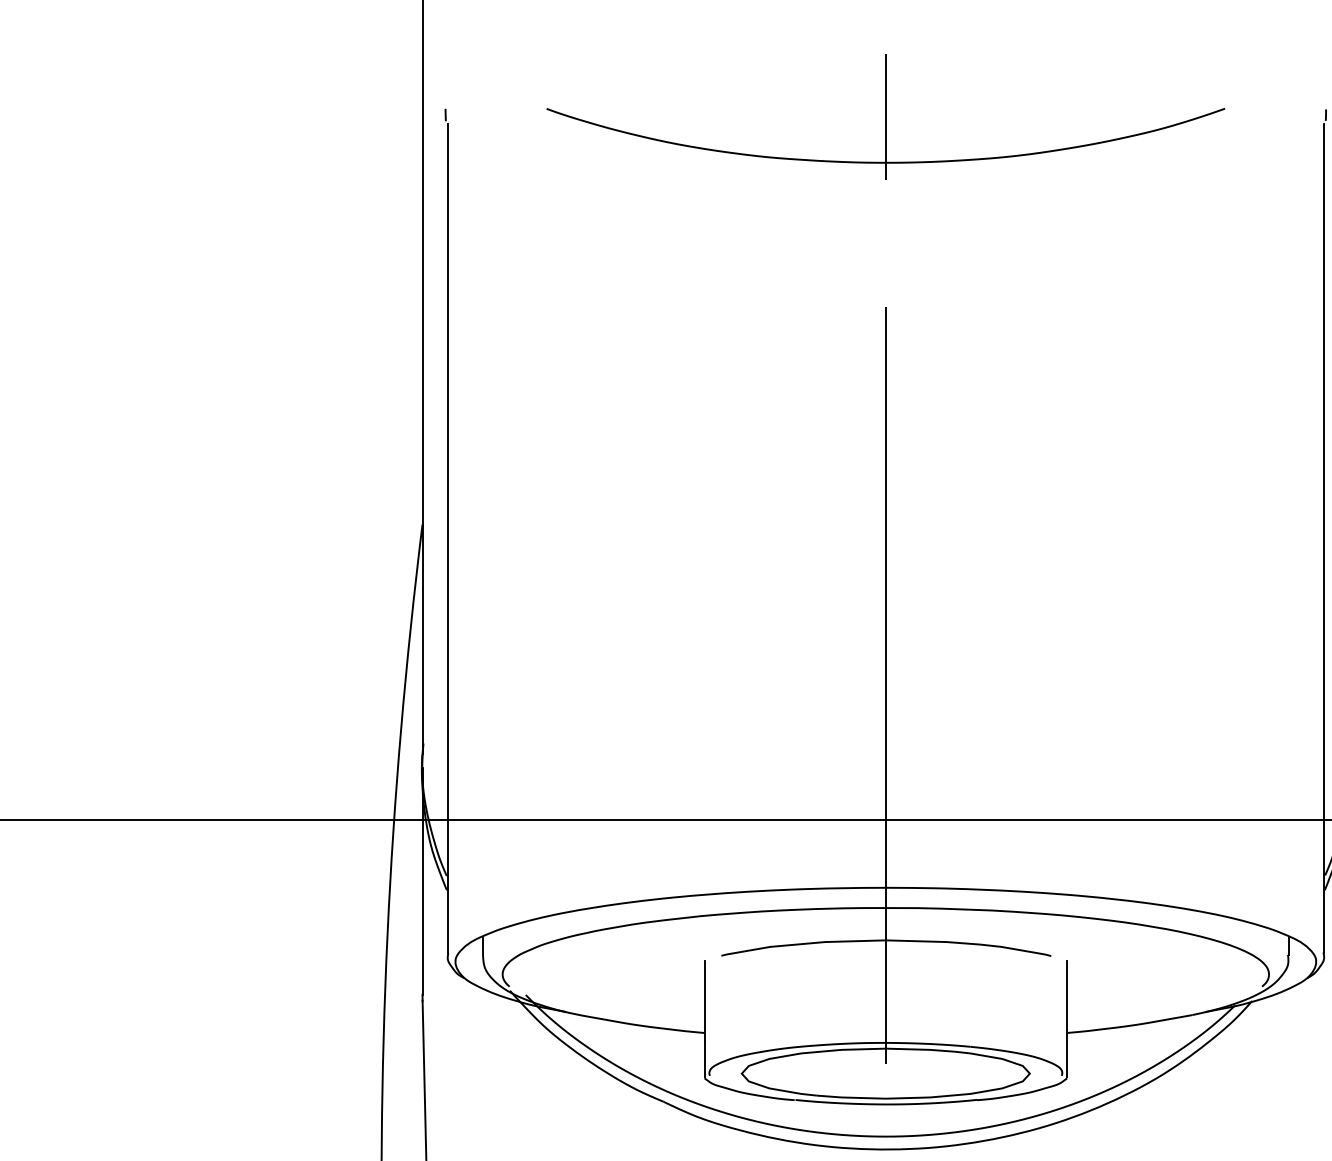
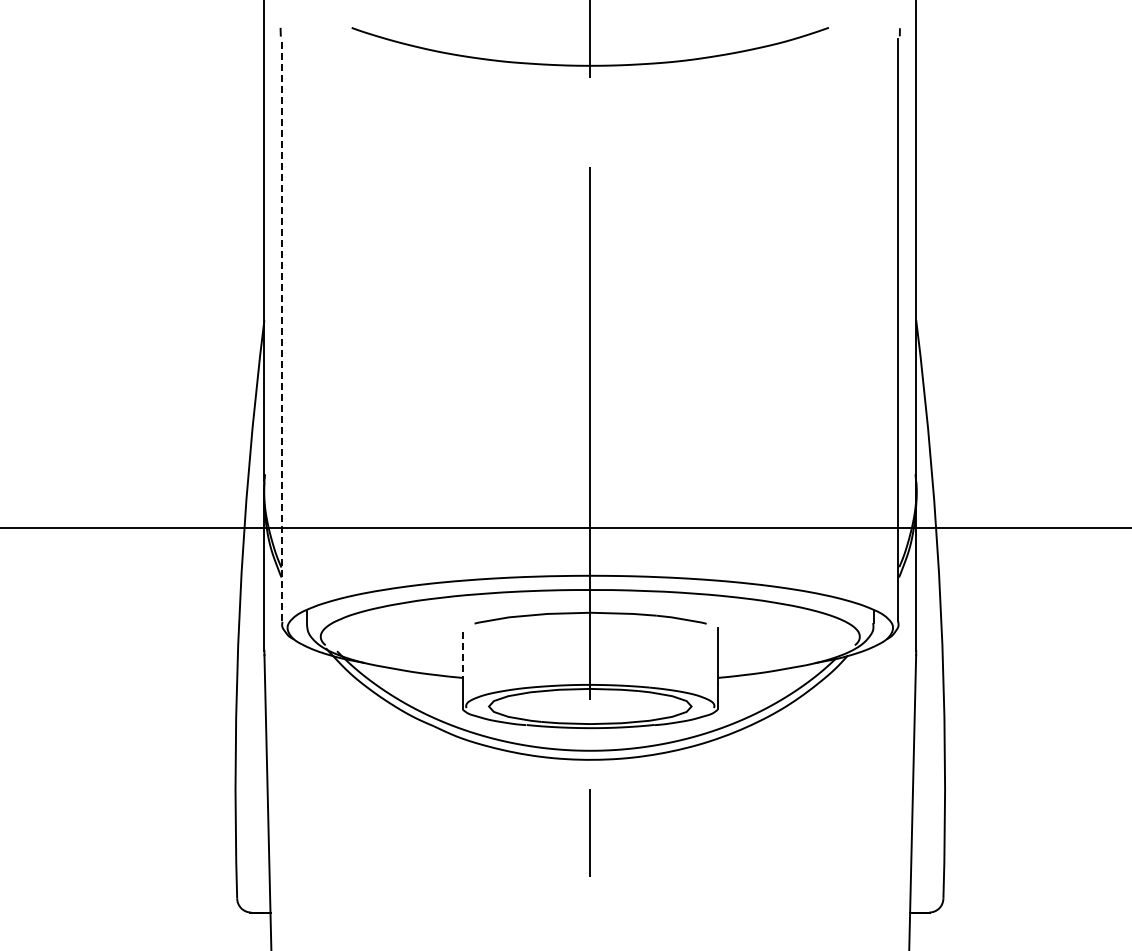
line: (448, 537) -> (282, 329), solid -> dashed
line: (704, 1001) -> (462, 655), solid -> dashed

